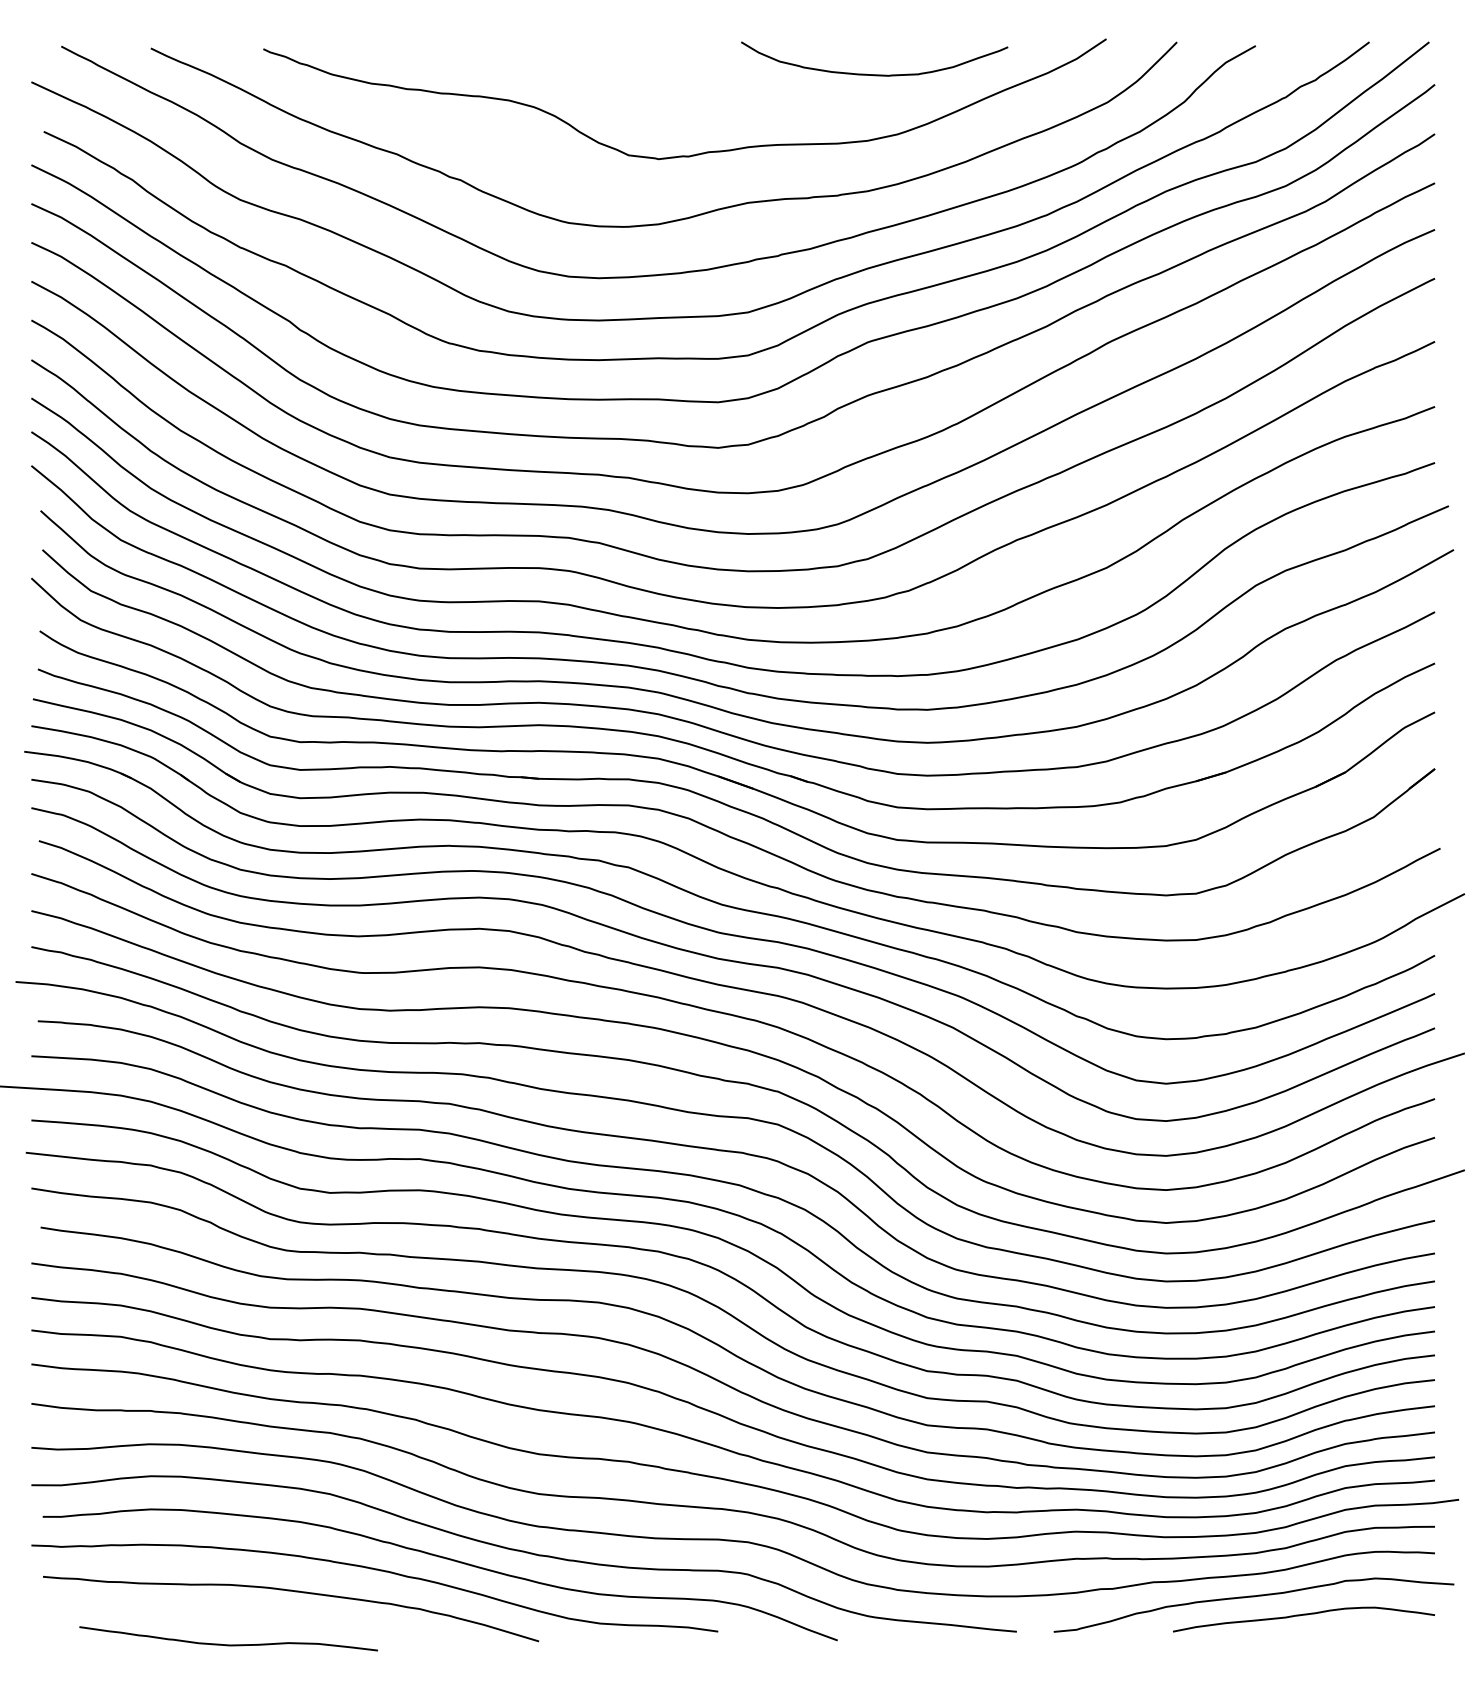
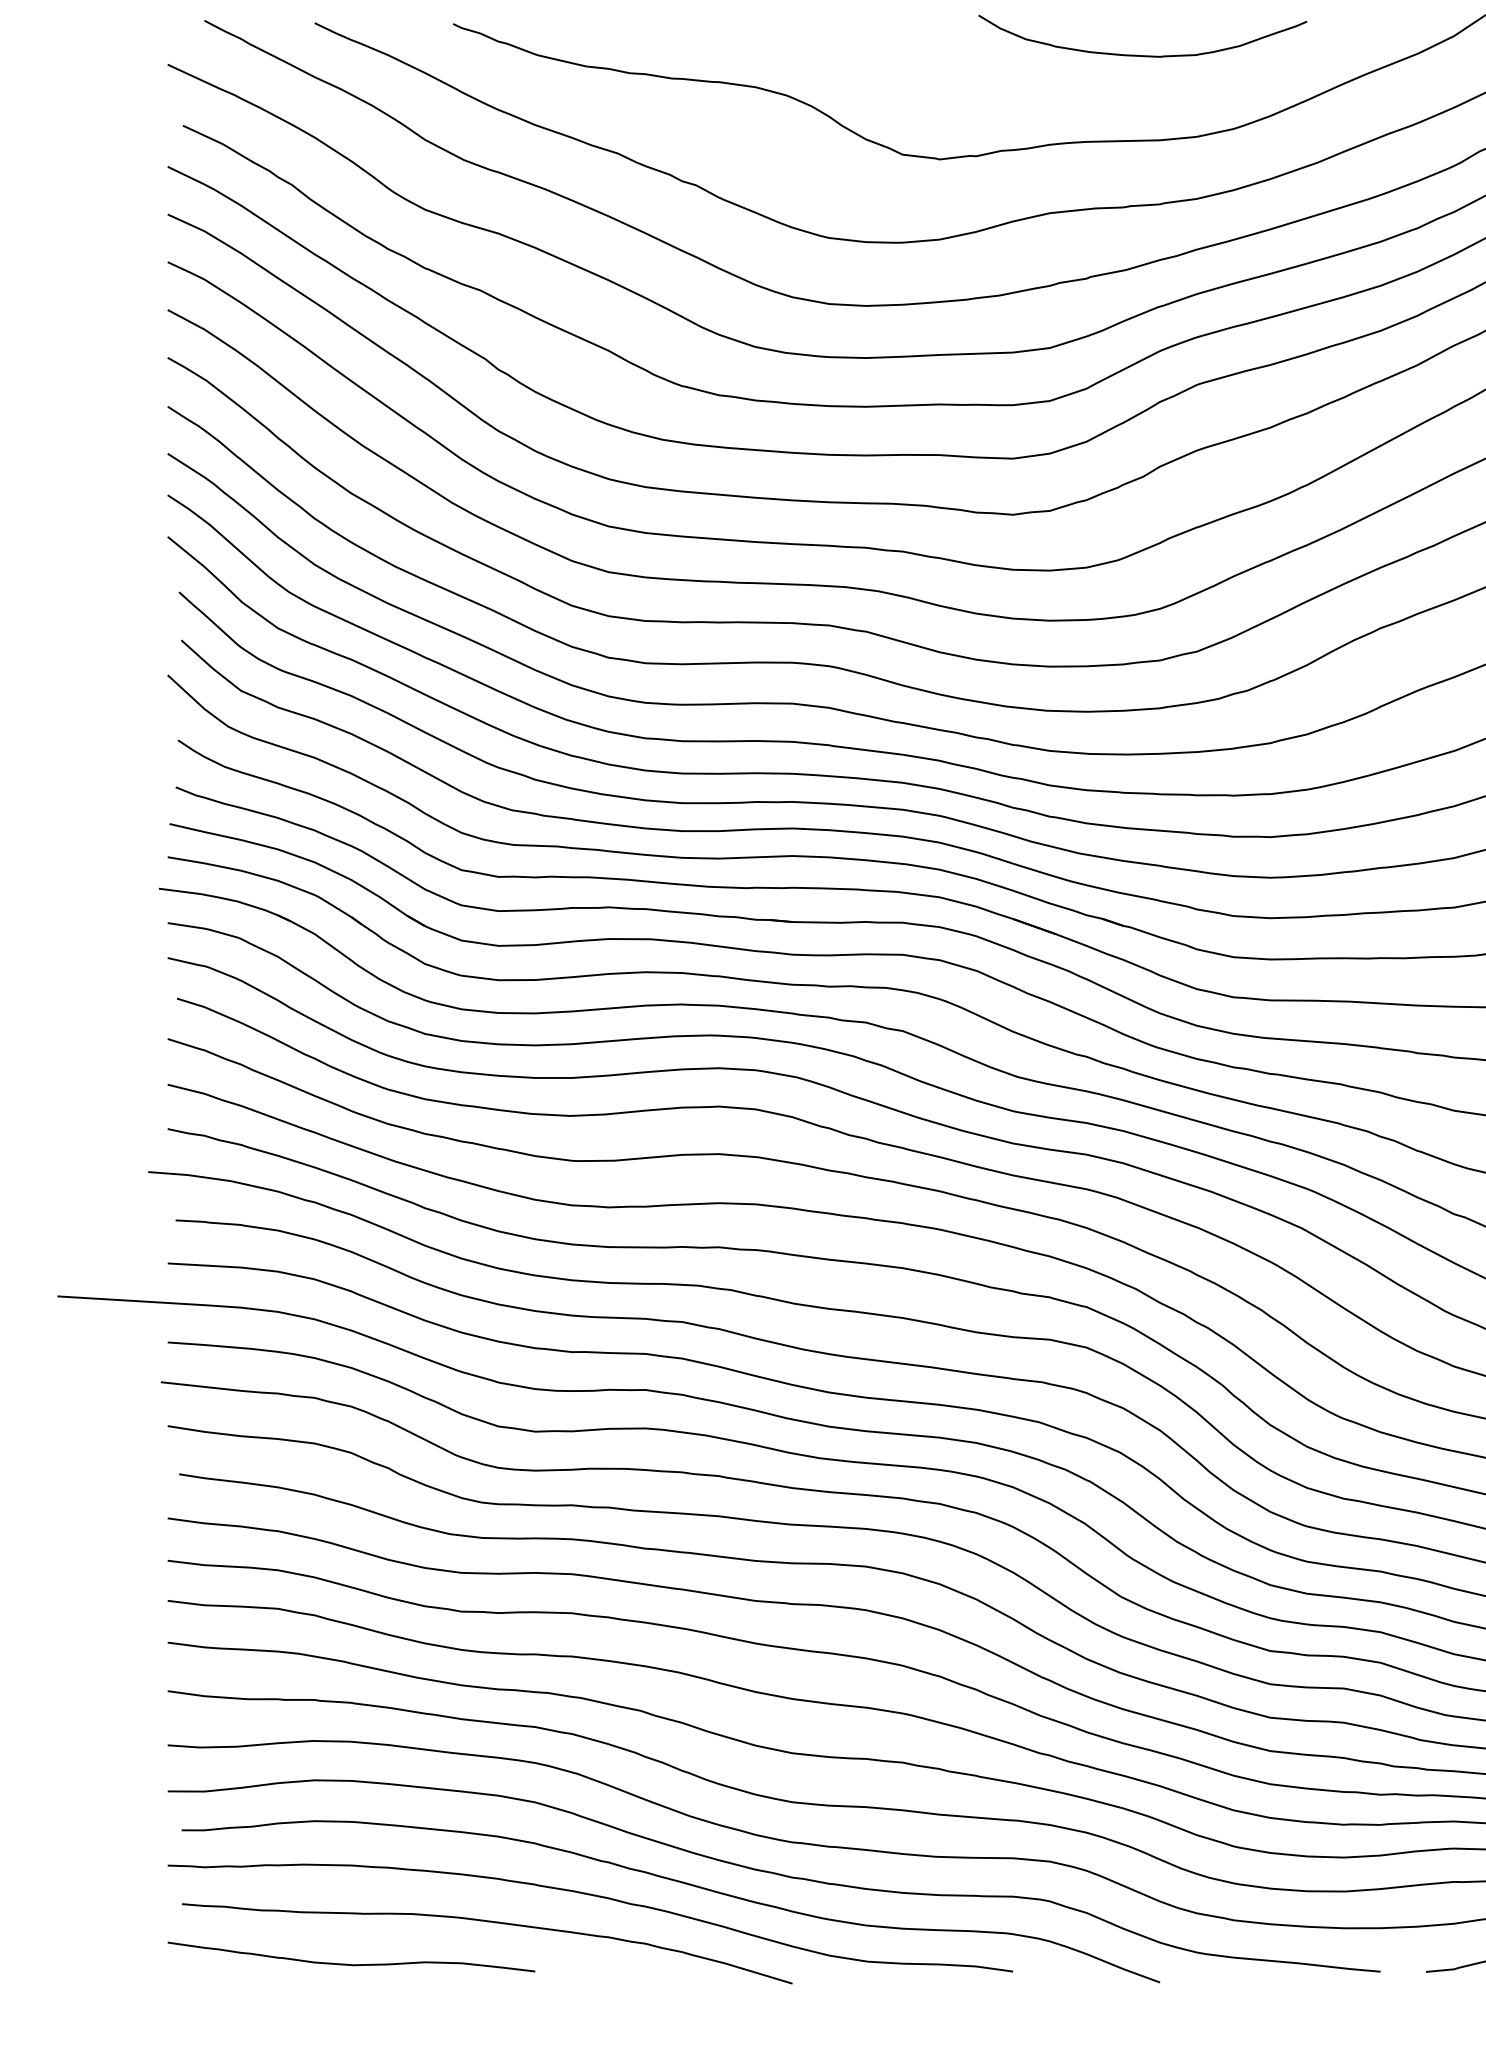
curve: (874, 74) -> (1142, 55), moved
curve: (228, 1644) -> (351, 1964), moved

